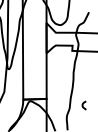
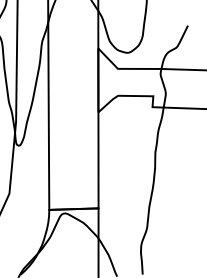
curve: (83, 105) -> (176, 222), removed

